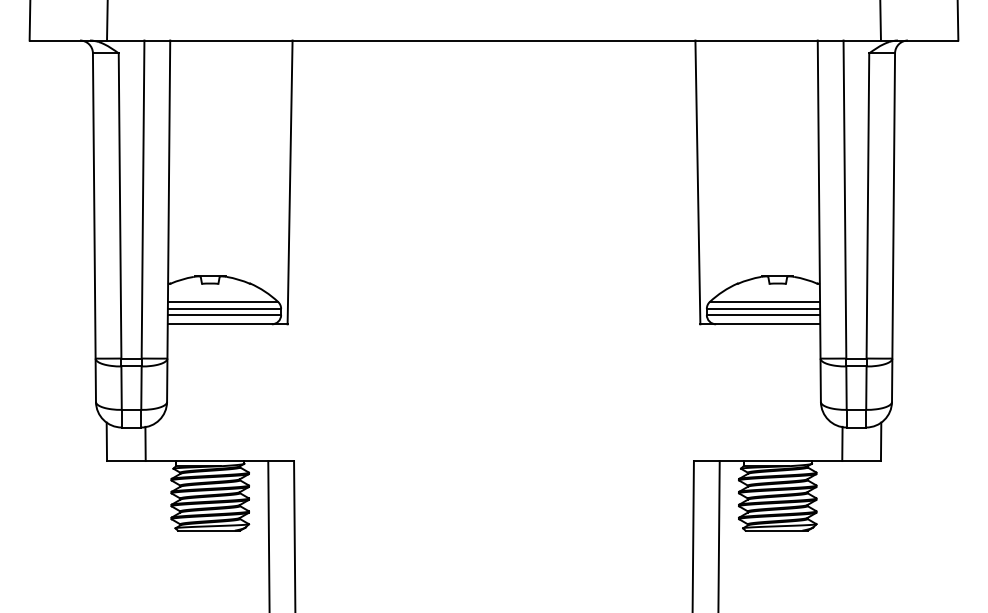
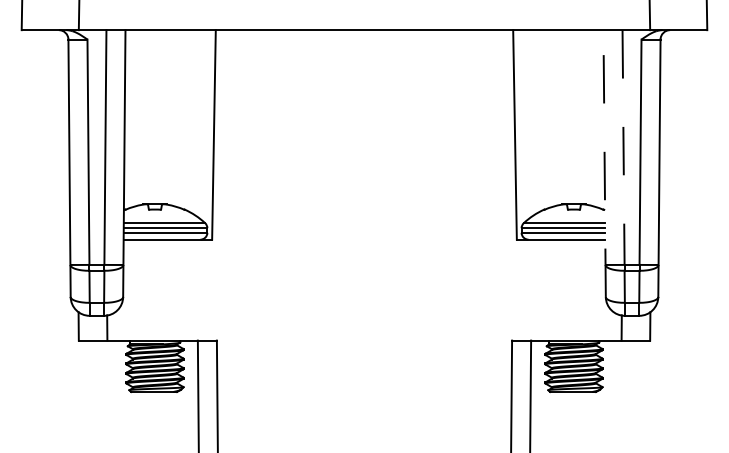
line: (844, 199) -> (623, 147), solid -> dashed
line: (819, 221) -> (604, 163), solid -> dashed

